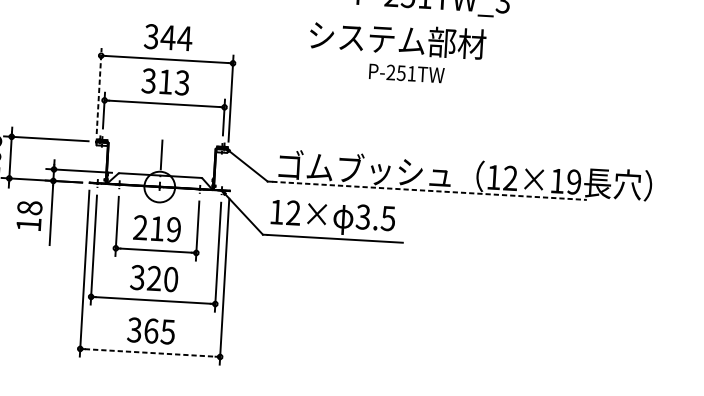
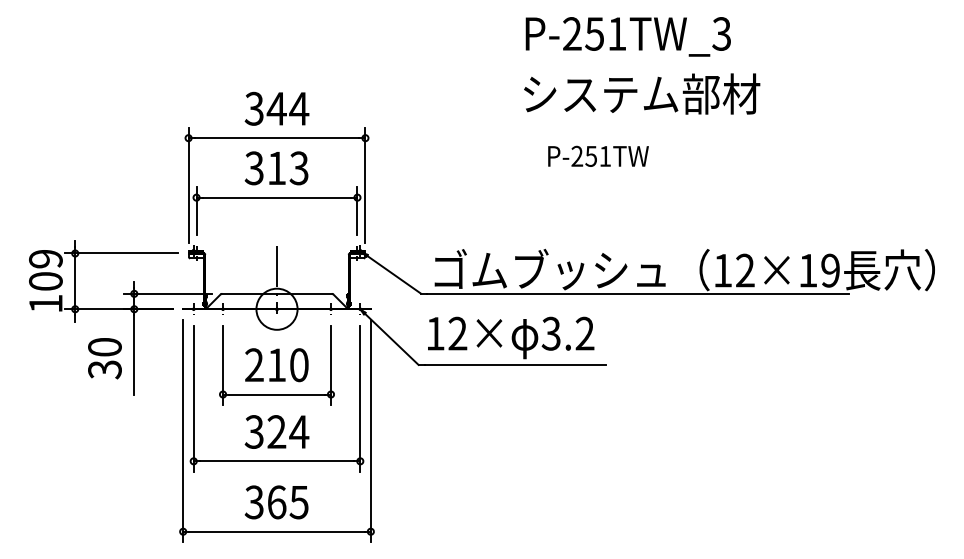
text: (398, 39) -> (642, 93), moved
text: (406, 72) -> (598, 155), moved
line: (99, 90) -> (188, 185), dashed -> solid
line: (429, 190) -> (637, 293), dashed -> solid
text: (29, 216) -> (104, 358), 18 -> 30
text: (387, 218) -> (584, 333), 3.5 -> 3.2
text: (174, 229) -> (299, 365), 219 -> 210
text: (171, 279) -> (299, 431), 320 -> 324
line: (150, 352) -> (277, 531), dashed -> solid

